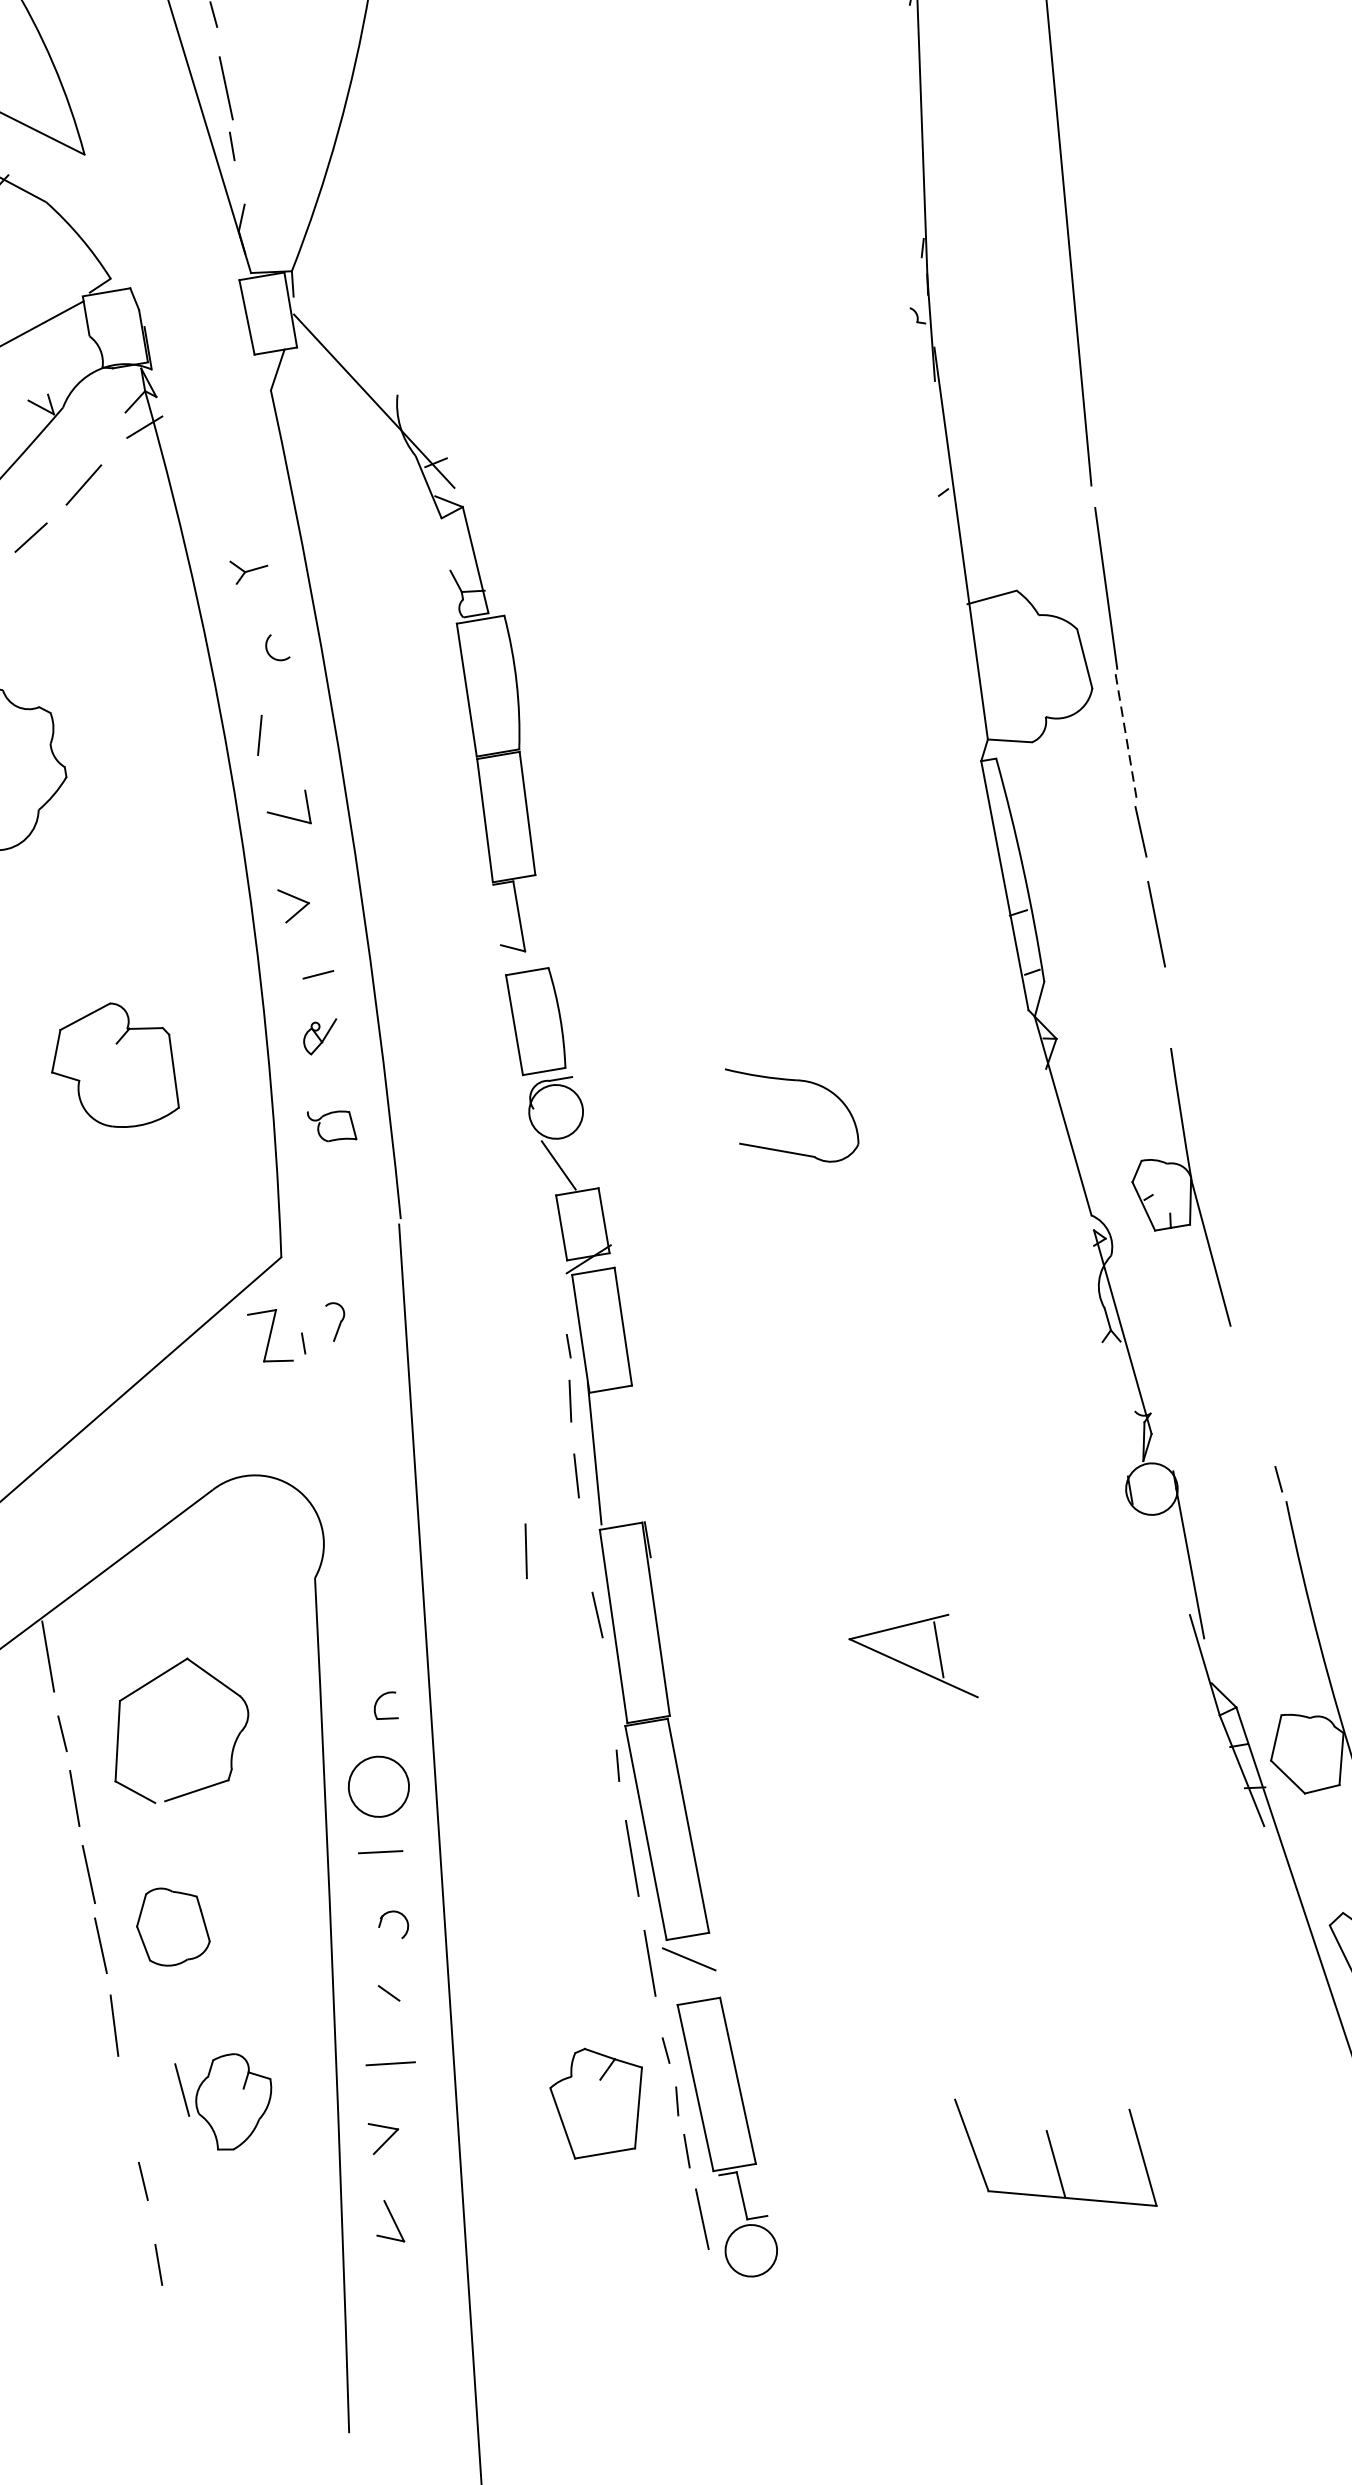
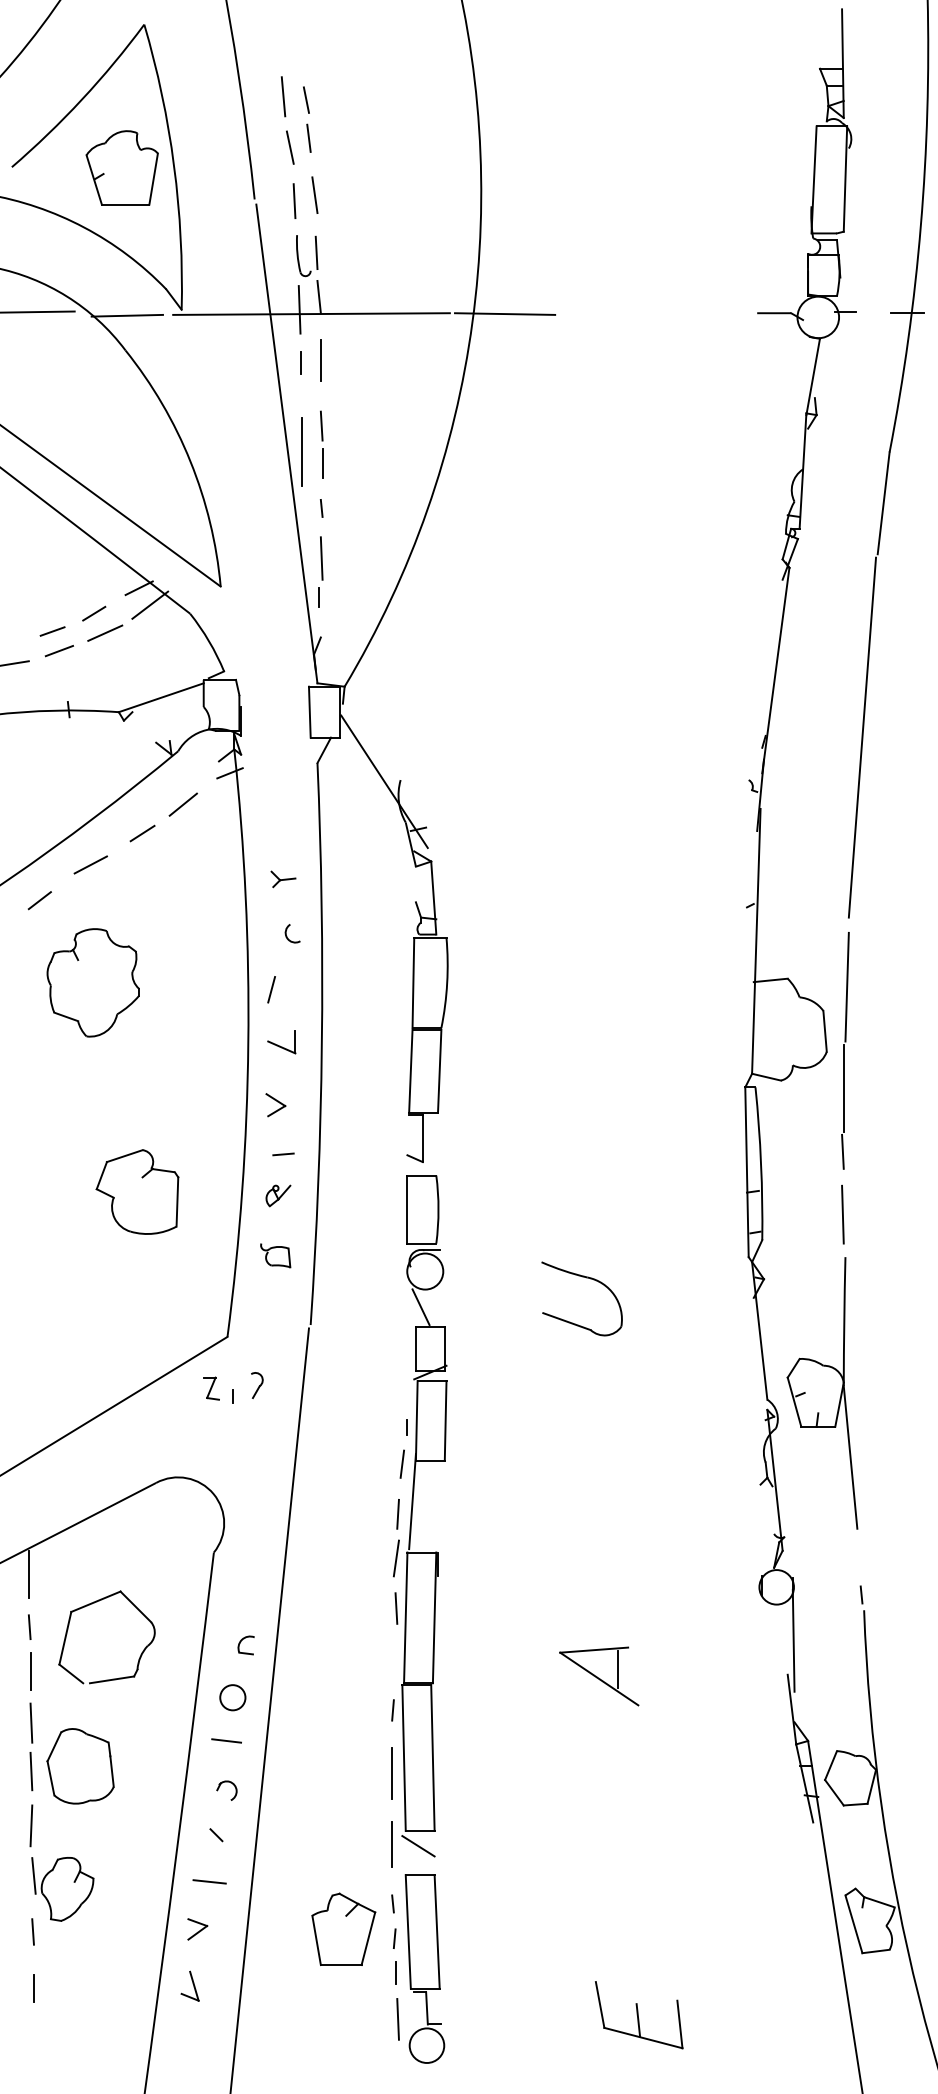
line: (1126, 738) -> (843, 1088), dashed -> solid
part: (1171, 1192) -> (822, 1393), size x1.43
part: (270, 1337) -> (211, 1388), size x0.62
line: (526, 1551) -> (396, 1558), moved
circle: (378, 1786) -> (232, 1697), size x0.62
part: (171, 1926) -> (80, 1766), size x1.43
part: (227, 2102) -> (62, 1889), moved
part: (1056, 2153) -> (639, 2015), size x0.71

